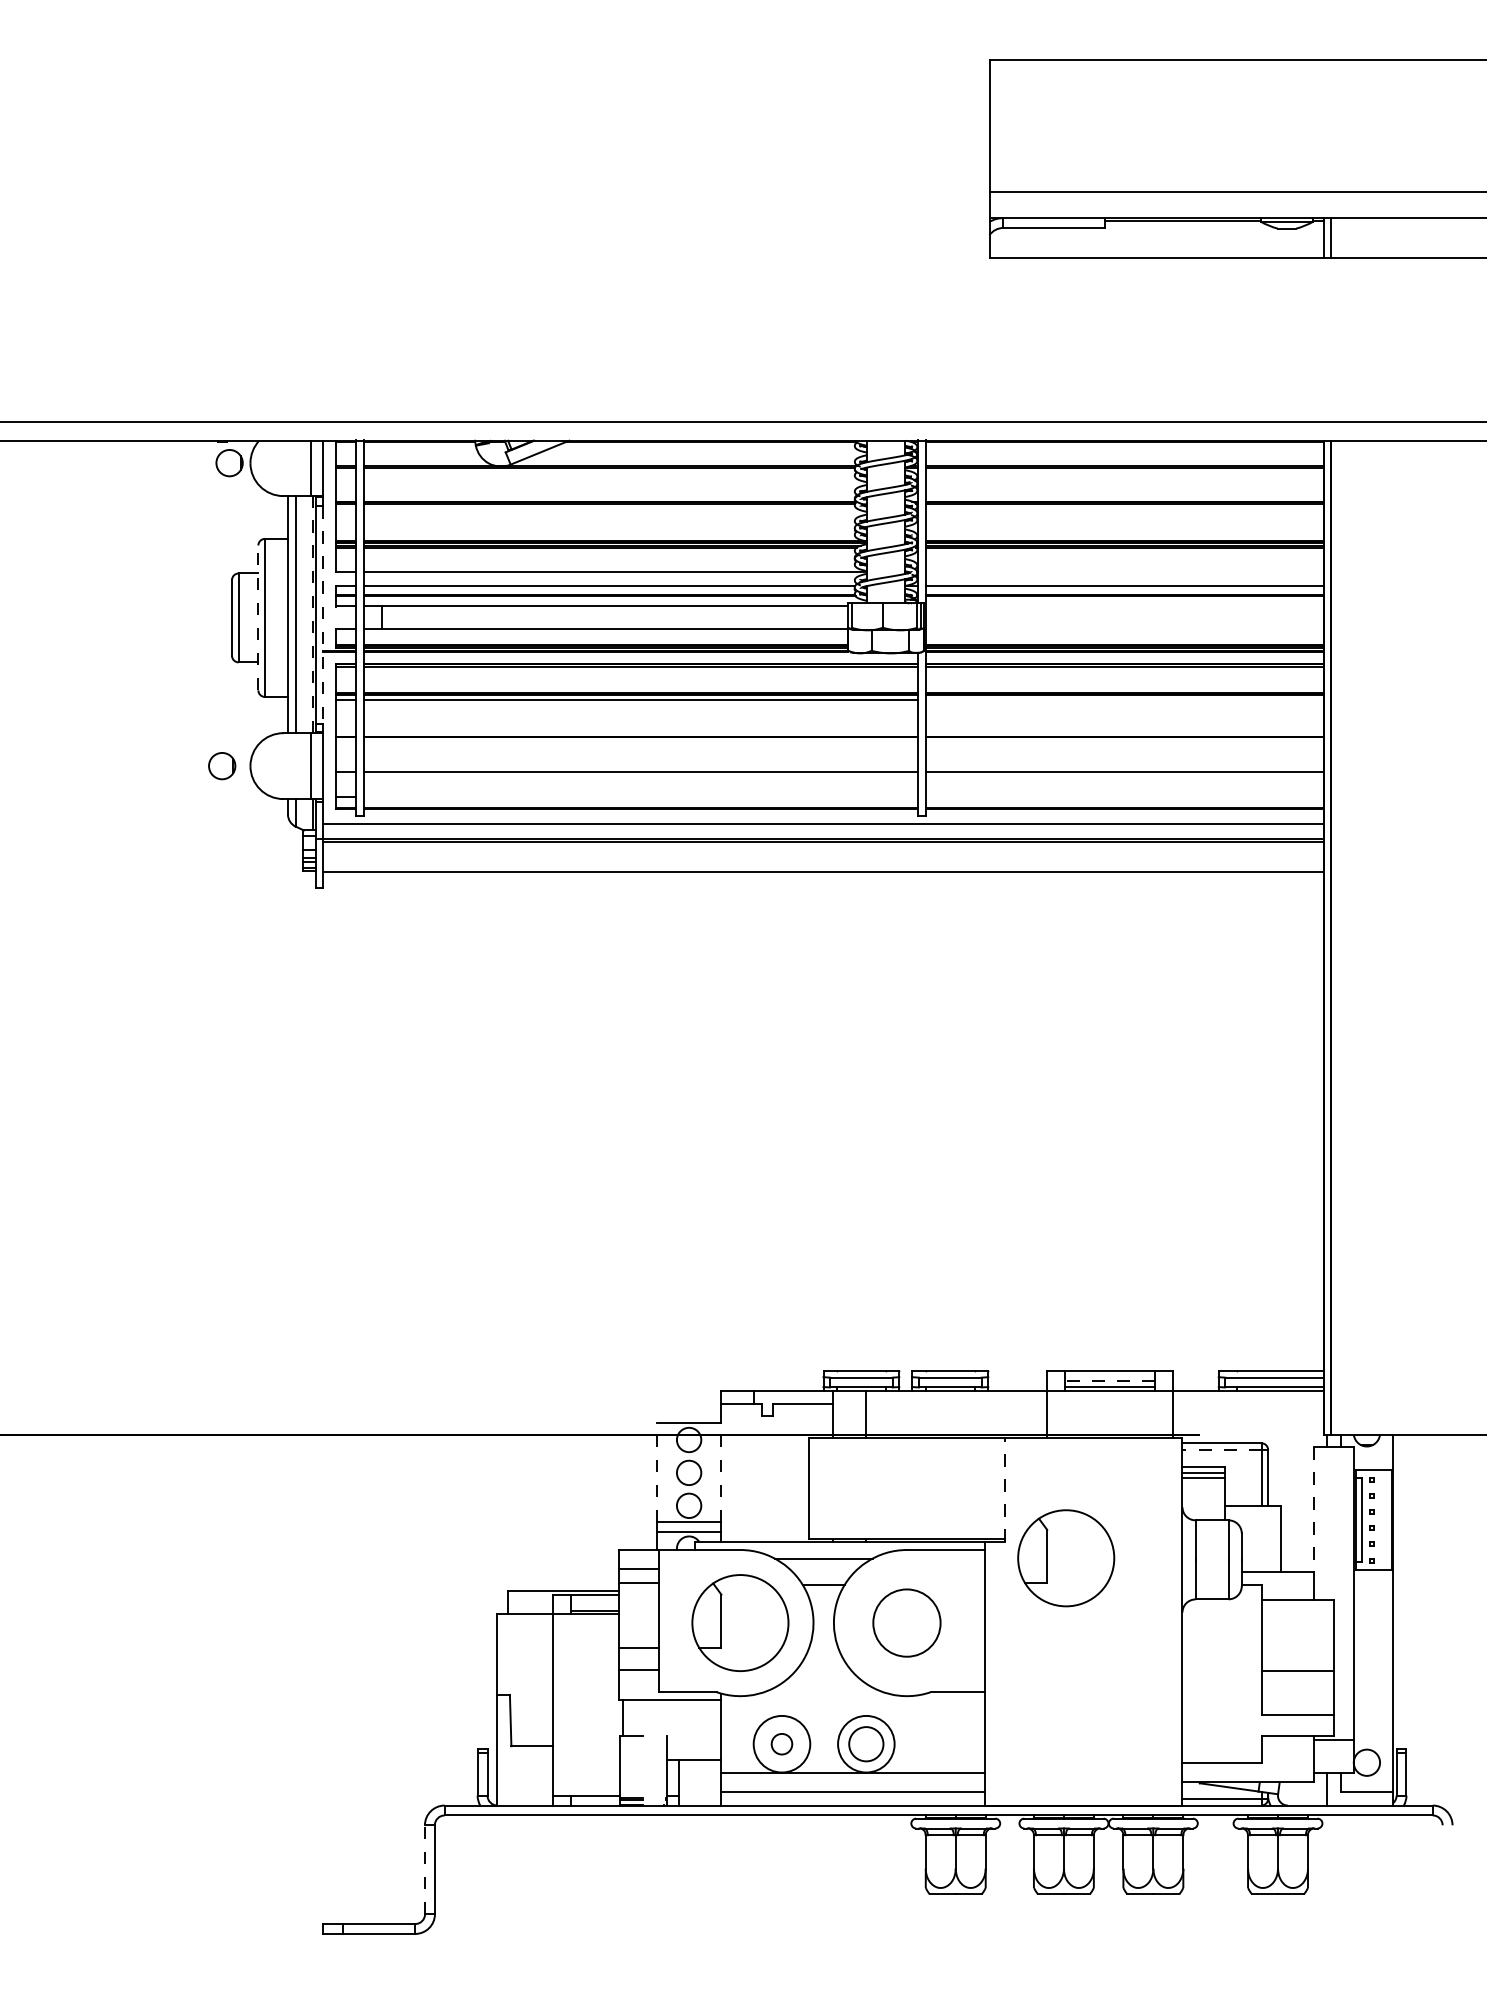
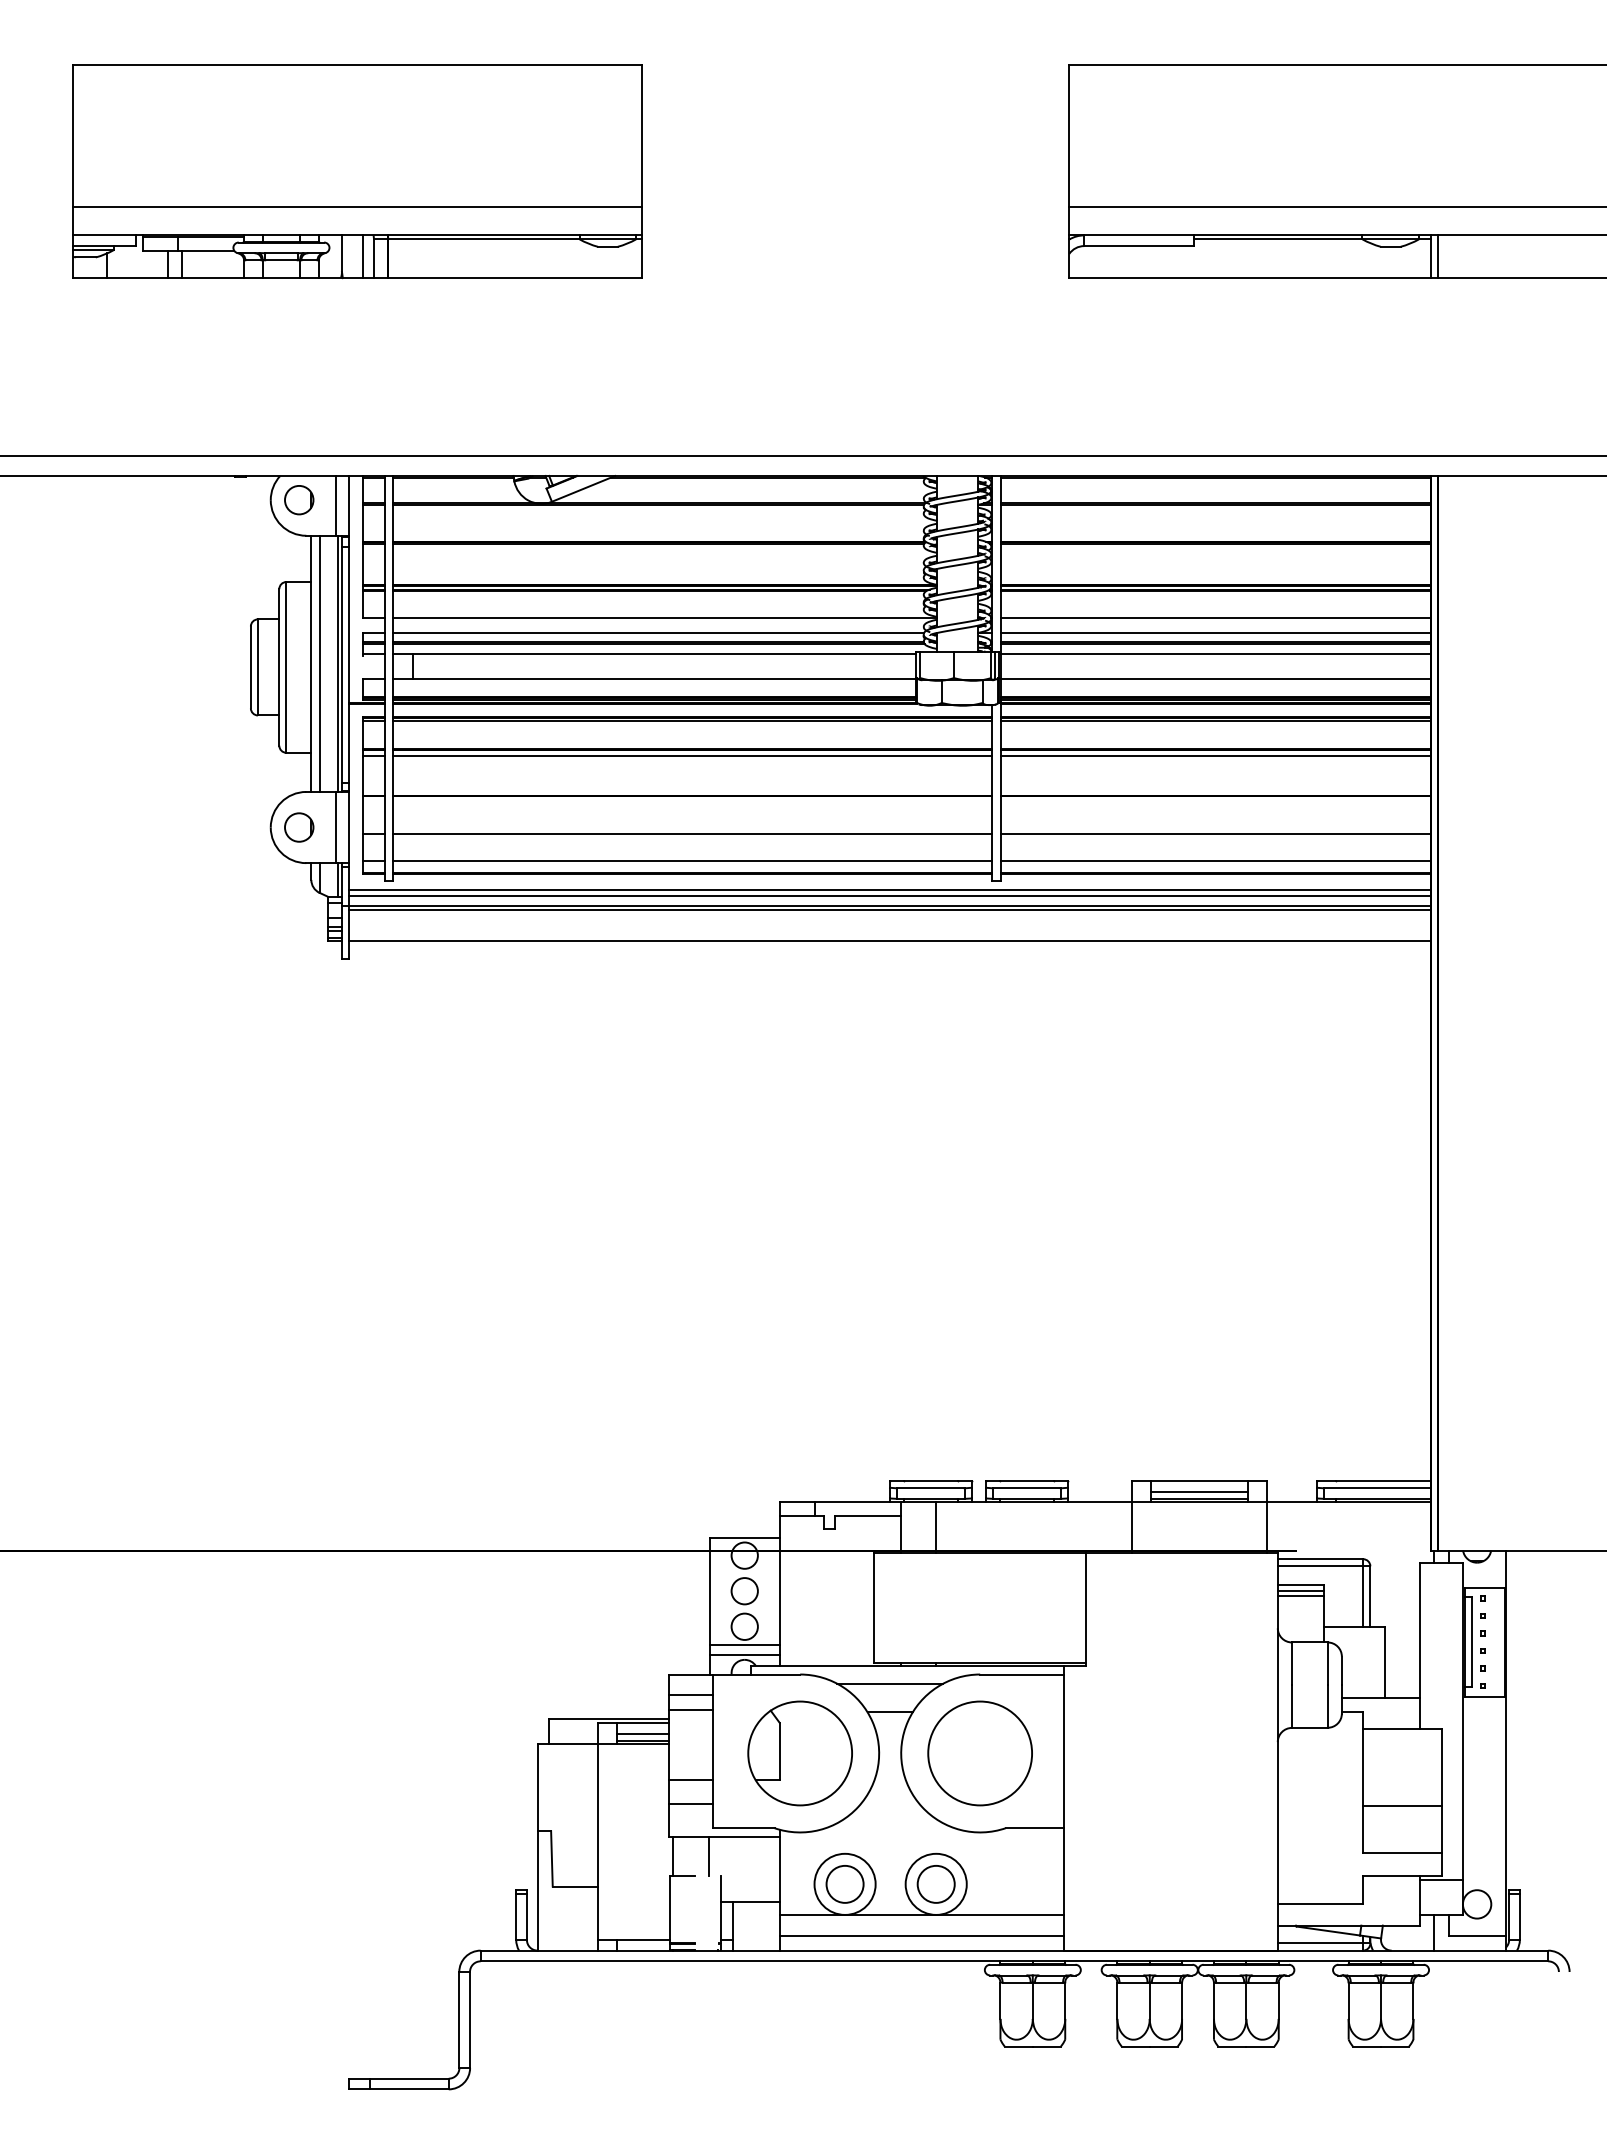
part: (330, 158) -> (357, 171), added
part: (229, 463) -> (299, 500), moved
line: (1124, 571) -> (1215, 617), added
line: (1124, 605) -> (1215, 654), added
line: (312, 614) -> (337, 663), dashed -> solid
line: (323, 615) -> (349, 664), dashed -> solid
line: (258, 617) -> (279, 666), dashed -> solid
line: (1124, 628) -> (1215, 678), added
line: (1124, 699) -> (1215, 755), added
part: (222, 766) -> (299, 827), moved
line: (640, 796) -> (692, 860), added
line: (1124, 796) -> (1215, 860), added
line: (823, 829) -> (889, 895), added
line: (1109, 1380) -> (1199, 1491), dashed -> solid
line: (1221, 1450) -> (1320, 1566), dashed -> solid
line: (656, 1472) -> (709, 1590), dashed -> solid
line: (721, 1472) -> (779, 1590), dashed -> solid
line: (1004, 1489) -> (1085, 1609), dashed -> solid
line: (1314, 1510) -> (1420, 1631), dashed -> solid
part: (1065, 1558) -> (1151, 1683), removed
line: (595, 1604) -> (643, 1733), added
circle: (906, 1623) -> (979, 1753), size x1.43
line: (655, 1717) -> (708, 1855), added
circle: (781, 1743) -> (844, 1883), size x1.67
line: (425, 1869) -> (459, 2019), dashed -> solid

